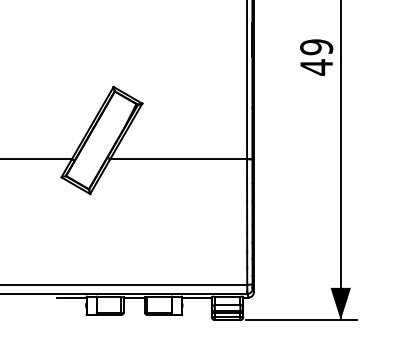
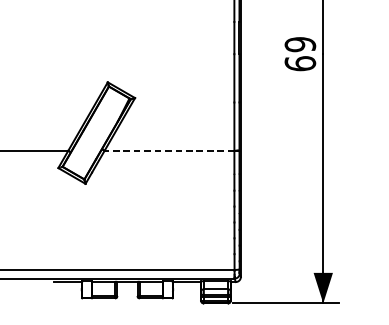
text: (316, 67) -> (300, 63), 49 -> 69
line: (178, 159) -> (169, 151), solid -> dashed

